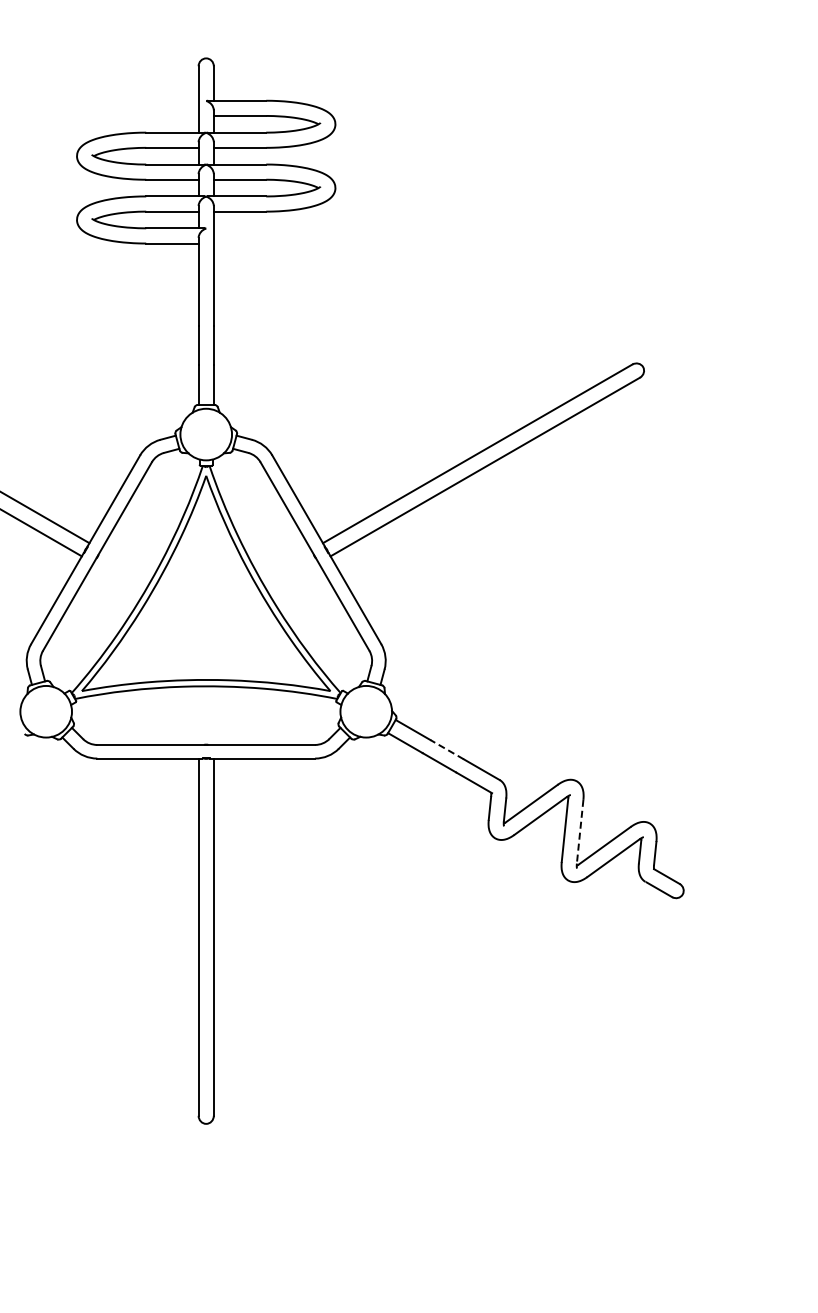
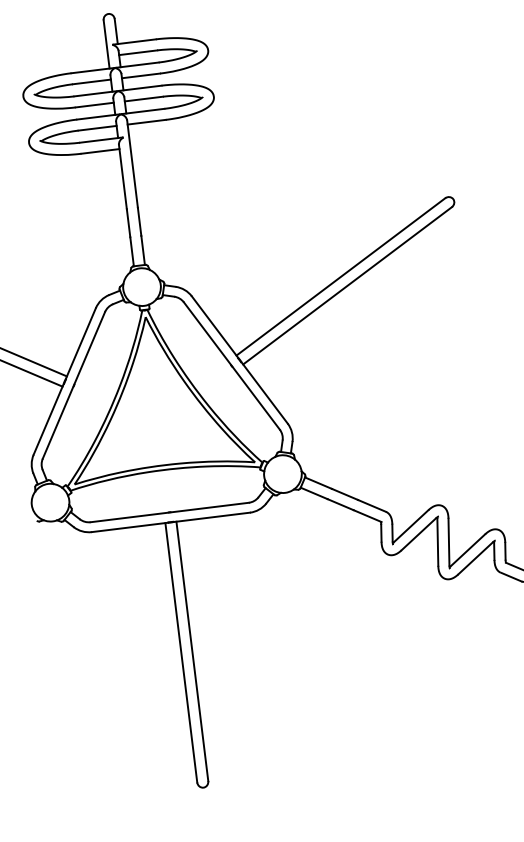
line: (446, 749) -> (344, 494), dashed -> solid
line: (580, 832) -> (449, 542), dashed -> solid

